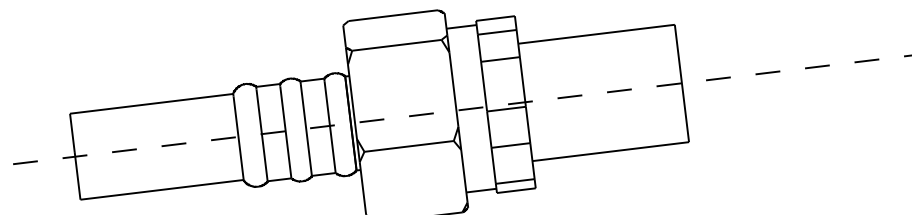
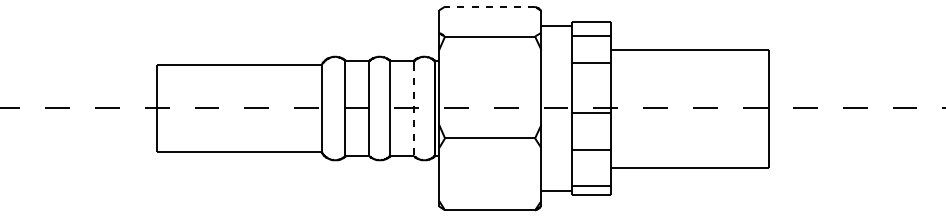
line: (392, 15) -> (489, 6), solid -> dashed
line: (329, 127) -> (413, 110), solid -> dashed

